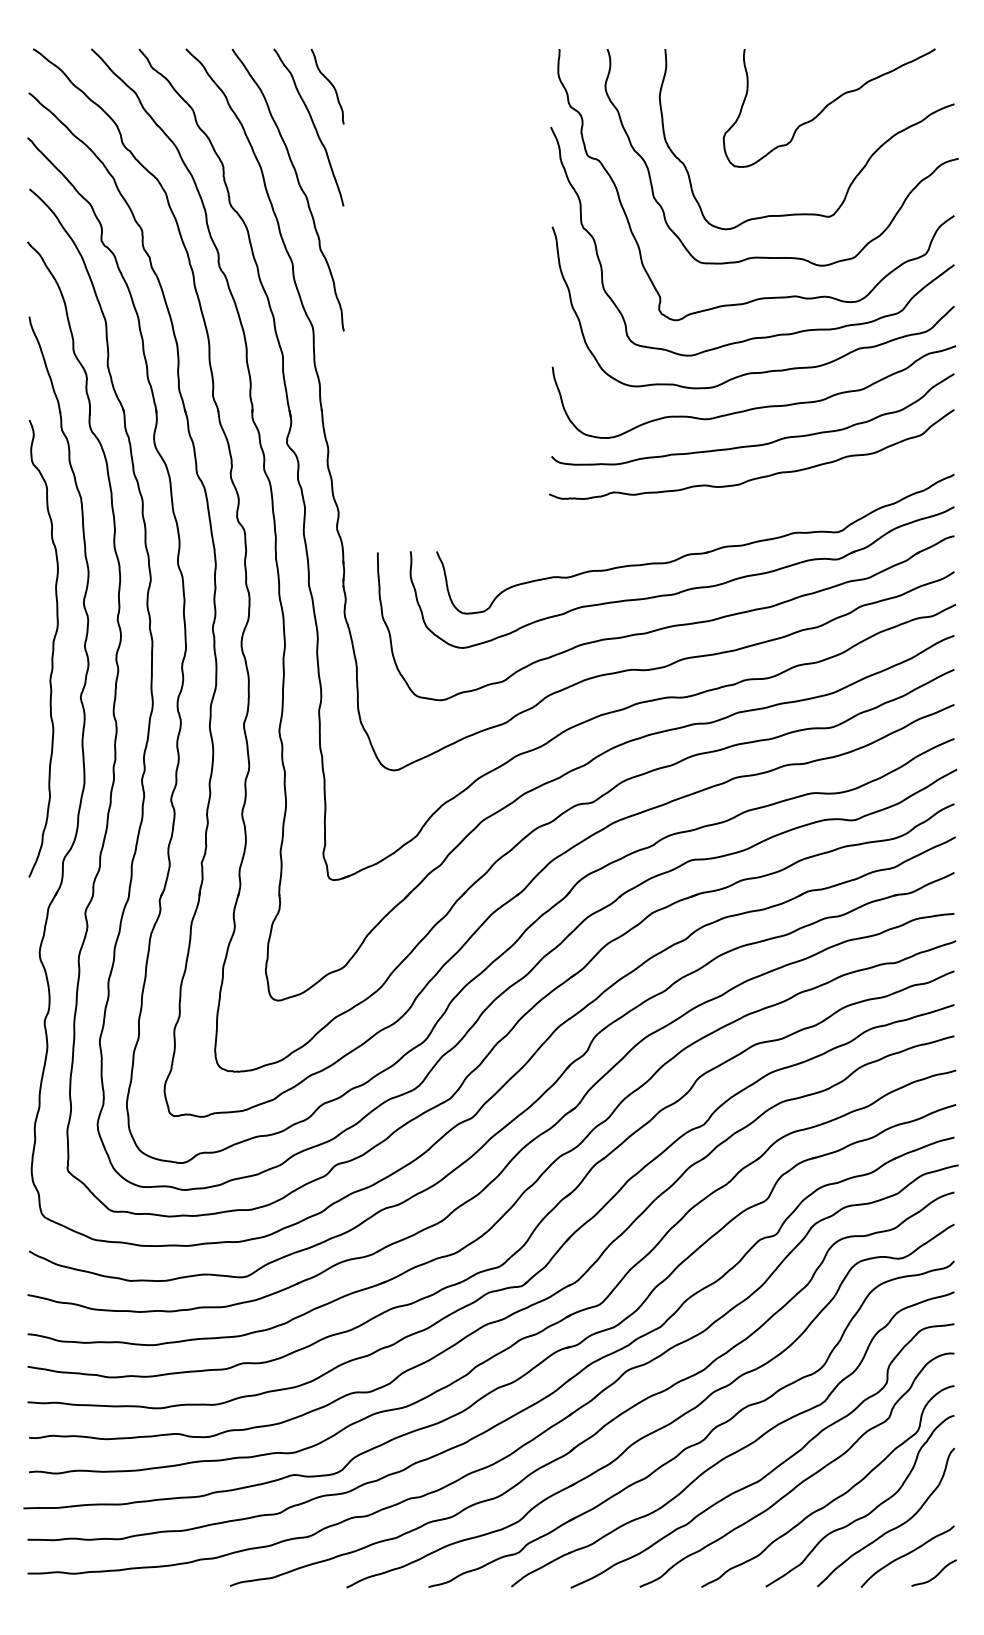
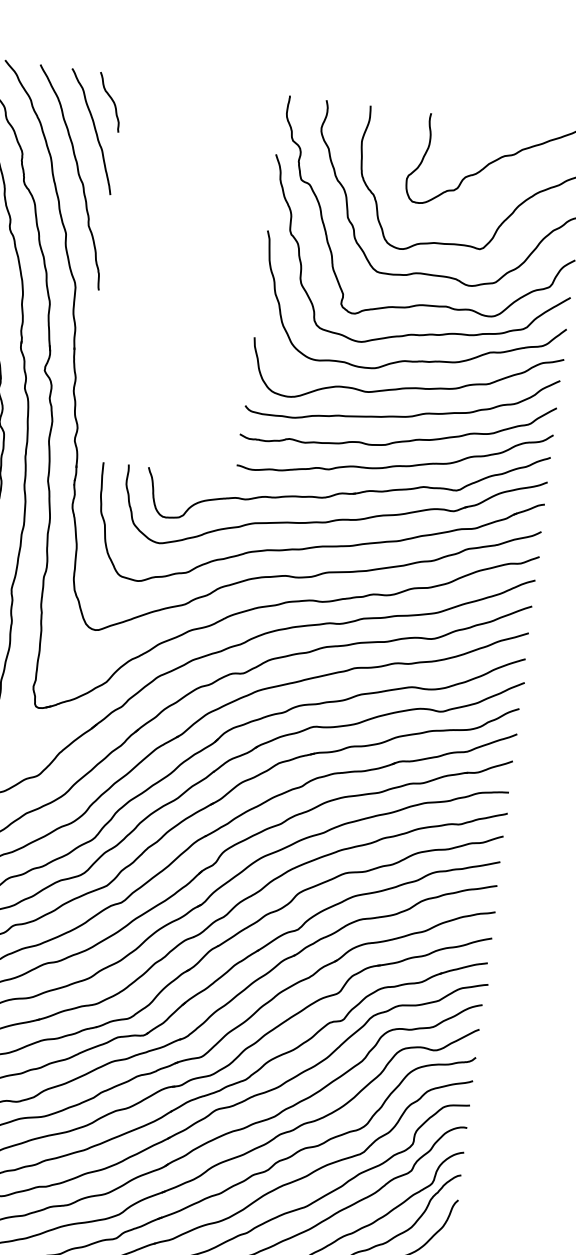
curve: (754, 509) -> (394, 465), added

